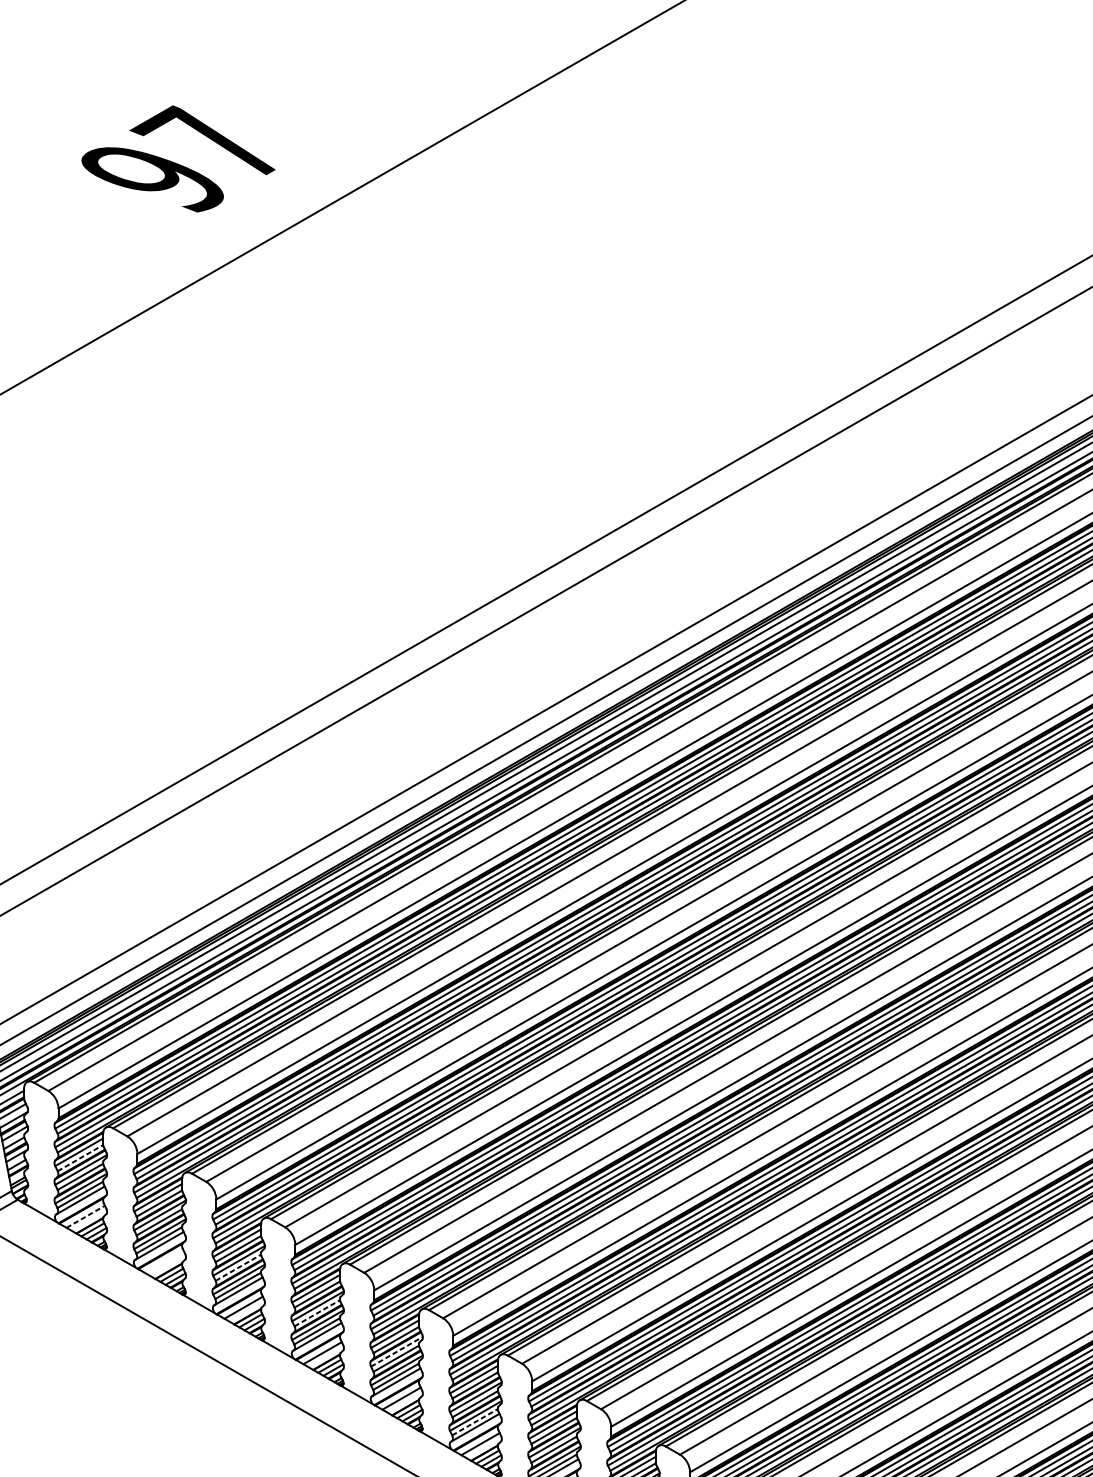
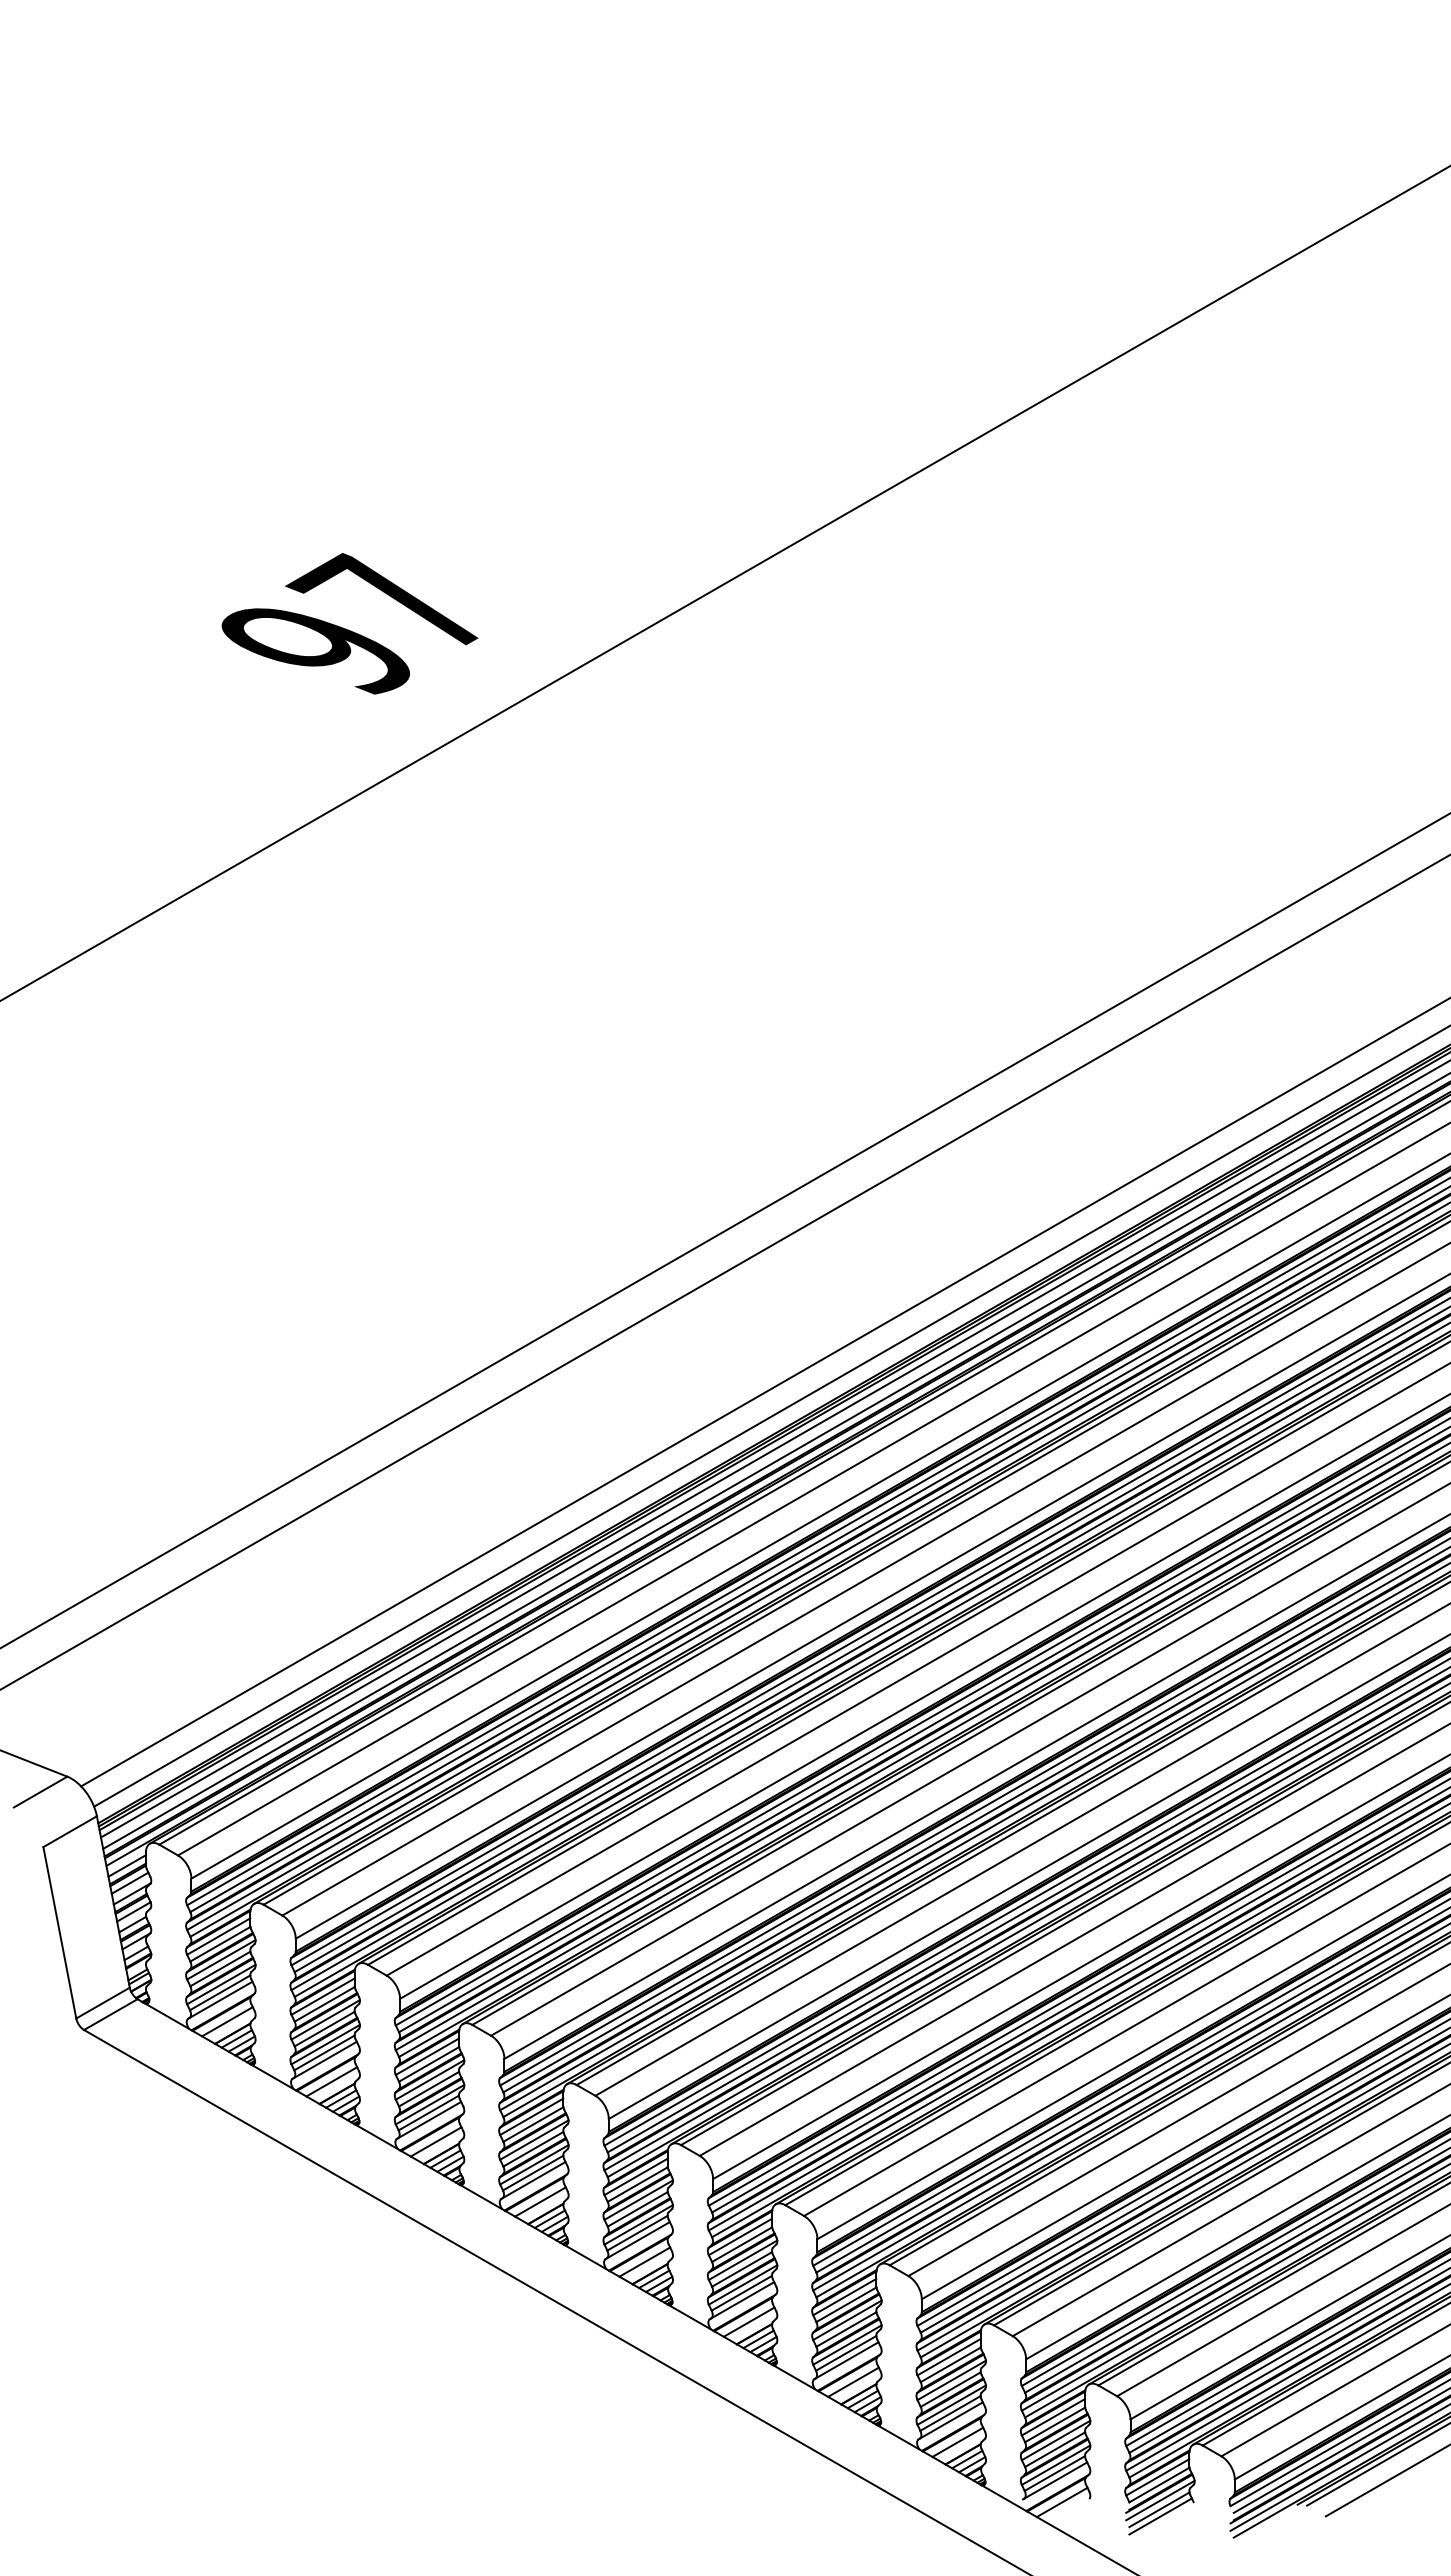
line: (80, 1158) -> (220, 1944), dashed -> solid
line: (85, 1216) -> (227, 2021), dashed -> solid
line: (164, 1262) -> (331, 2081), added
line: (238, 1268) -> (429, 2089), dashed -> solid
line: (317, 1313) -> (533, 2149), dashed -> solid
line: (397, 1351) -> (639, 2199), dashed -> solid
line: (474, 1422) -> (741, 2293), dashed -> solid

